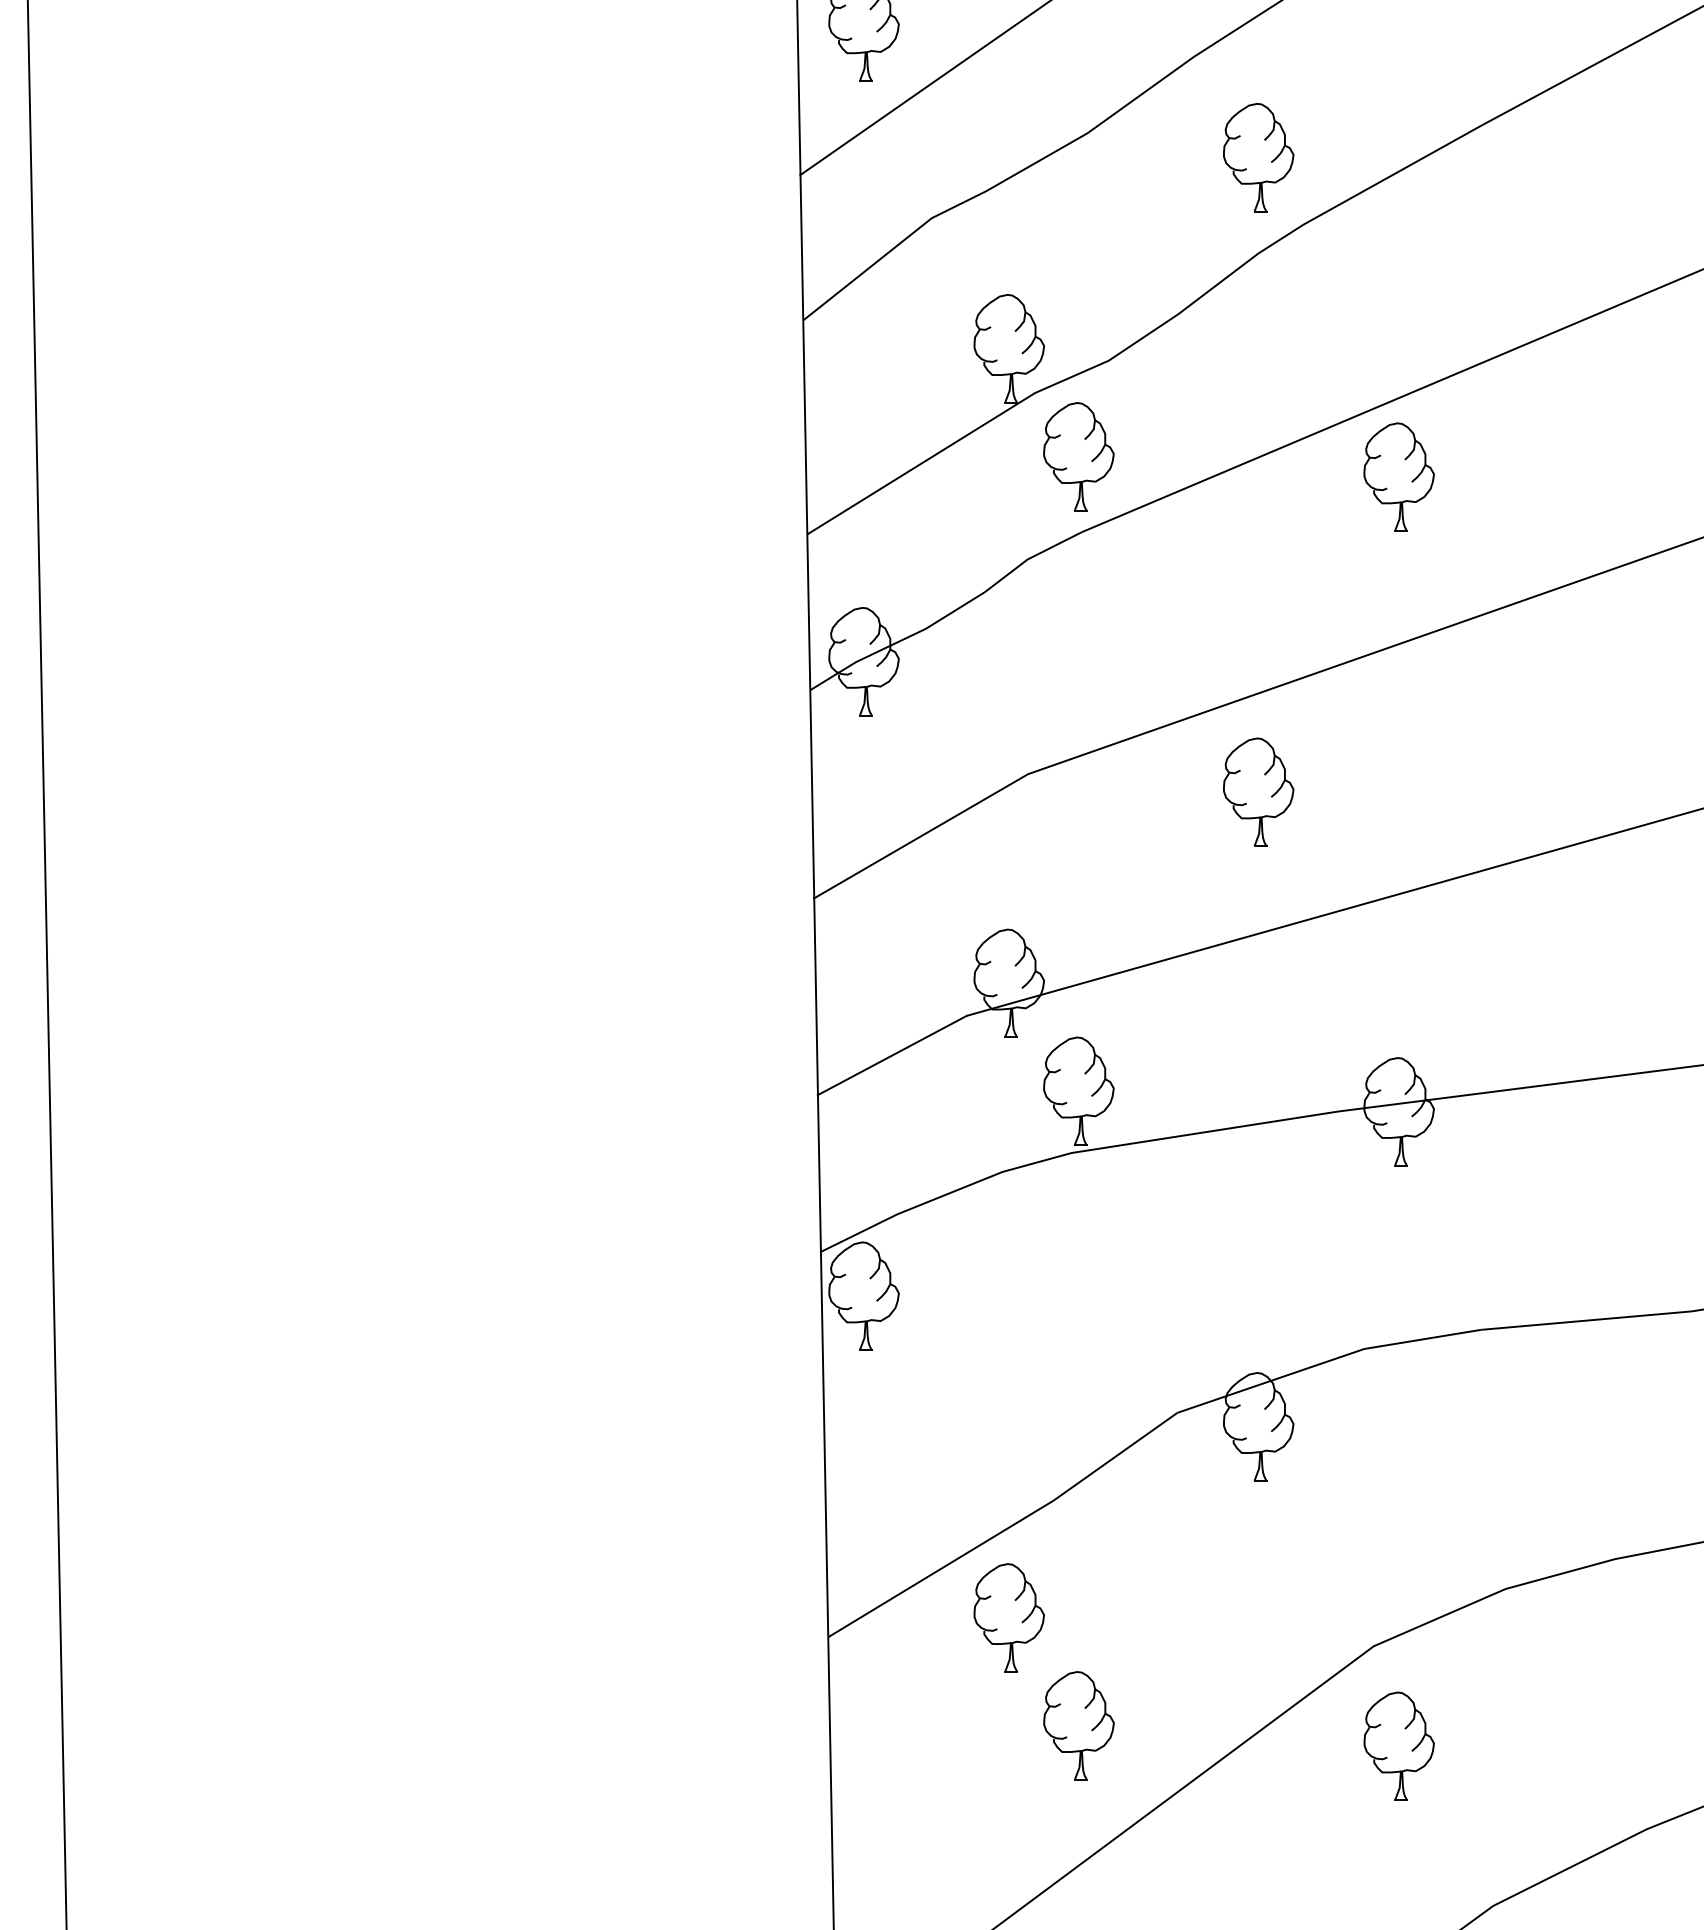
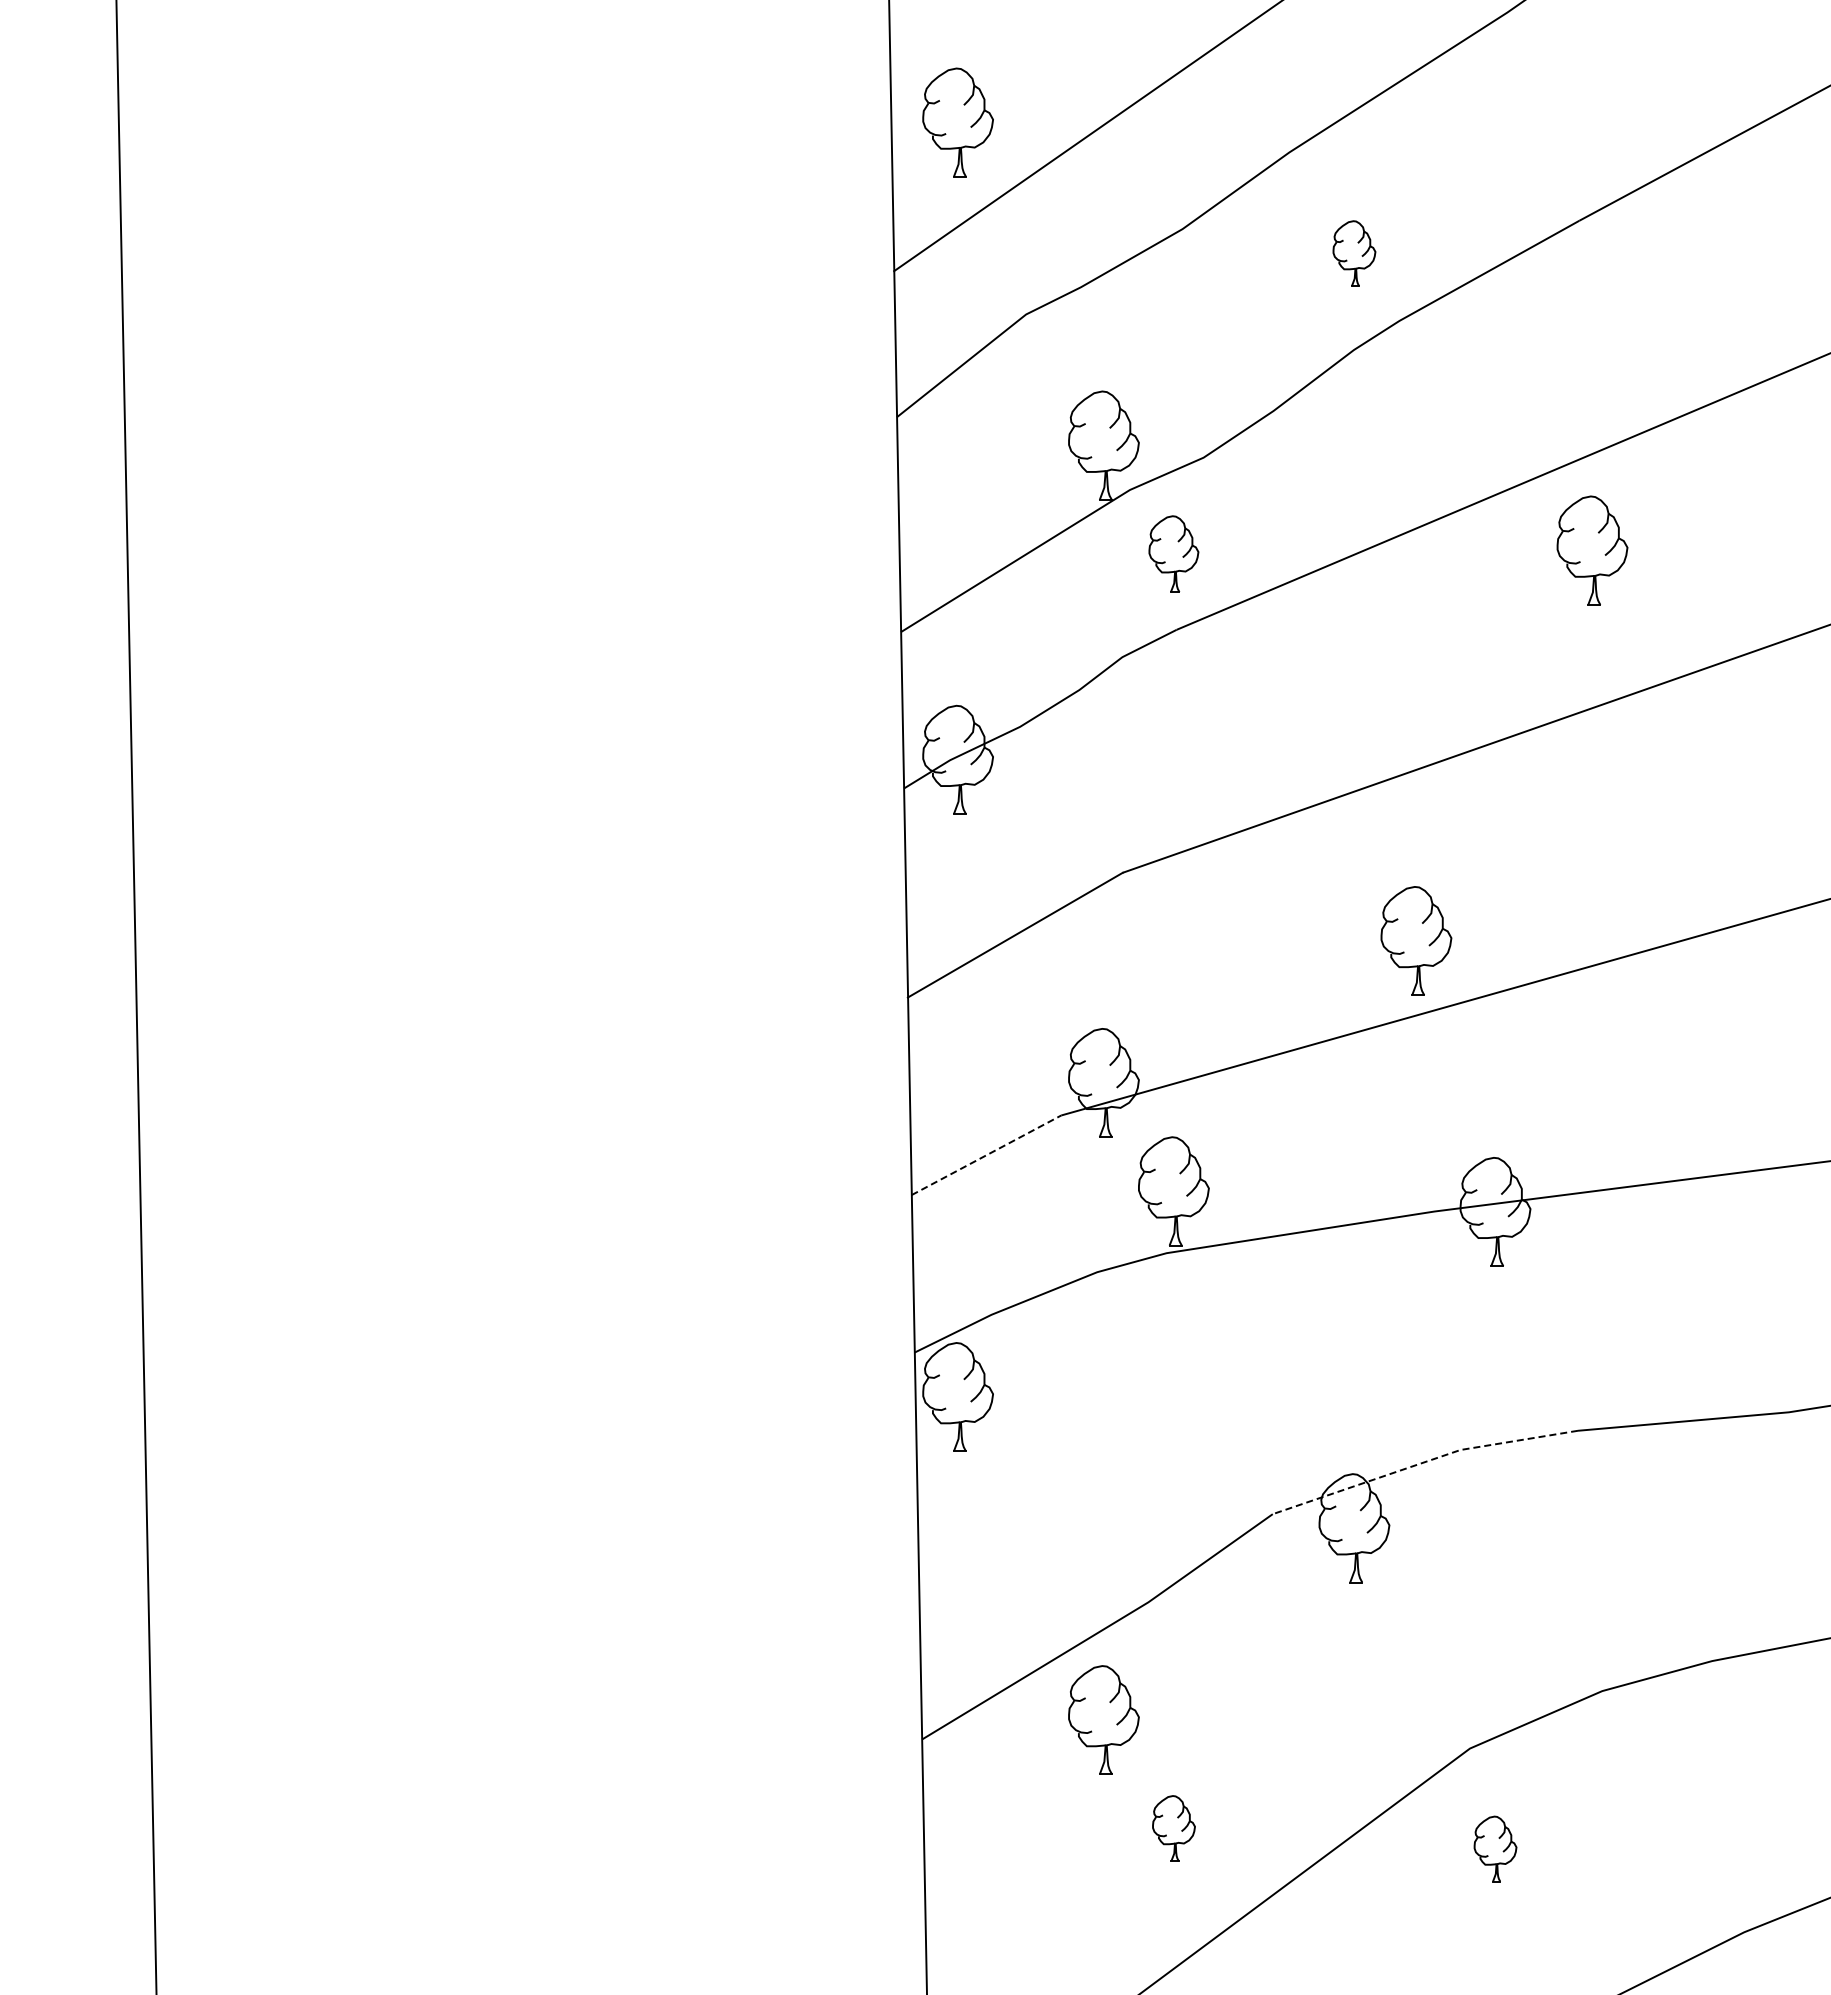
part: (1258, 157) -> (1354, 253), size x0.6
part: (1078, 456) -> (1173, 553), size x0.7
part: (1399, 477) -> (1592, 550), moved
part: (1258, 791) -> (1416, 940), moved
line: (892, 1055) -> (986, 1155), solid -> dashed
line: (1327, 1361) -> (1423, 1462), solid -> dashed
part: (1078, 1725) -> (1173, 1828), size x0.6
part: (1399, 1745) -> (1495, 1848), size x0.6

